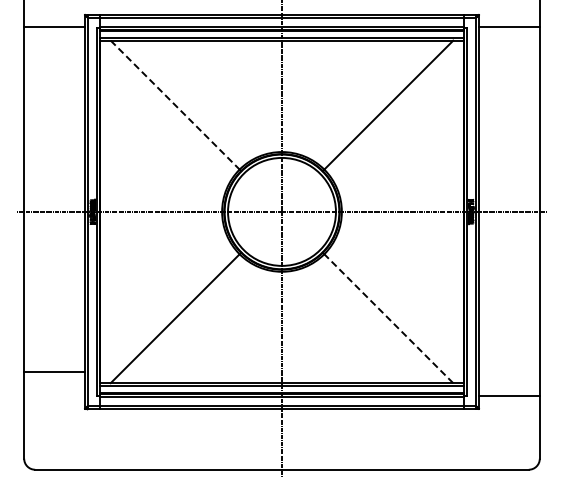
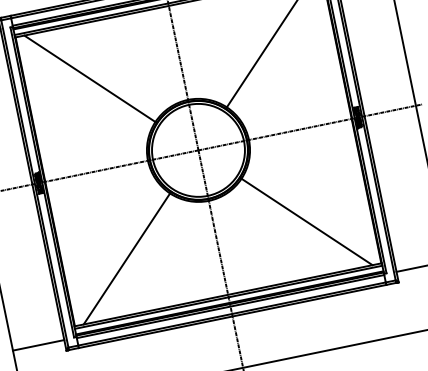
line: (175, 105) -> (90, 79), dashed -> solid
line: (388, 318) -> (306, 221), dashed -> solid
line: (54, 372) -> (38, 345), moved

